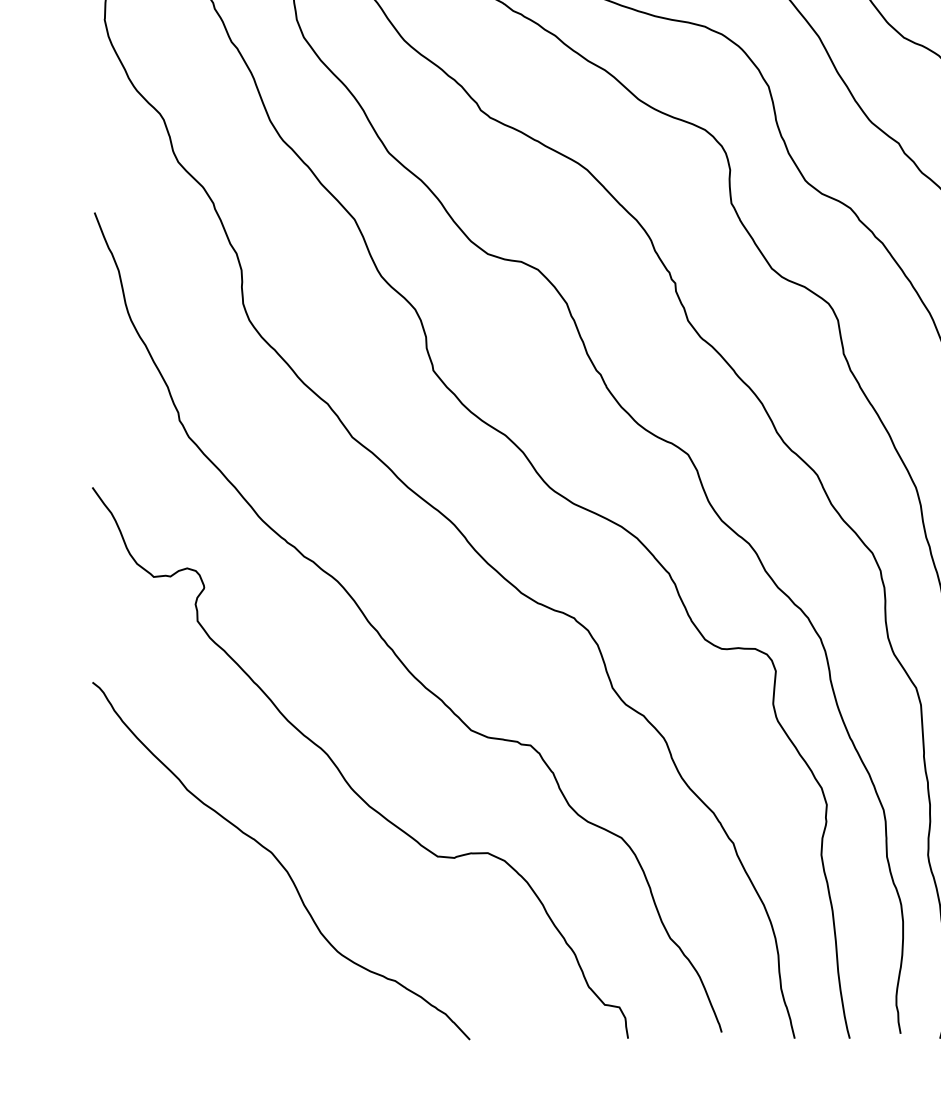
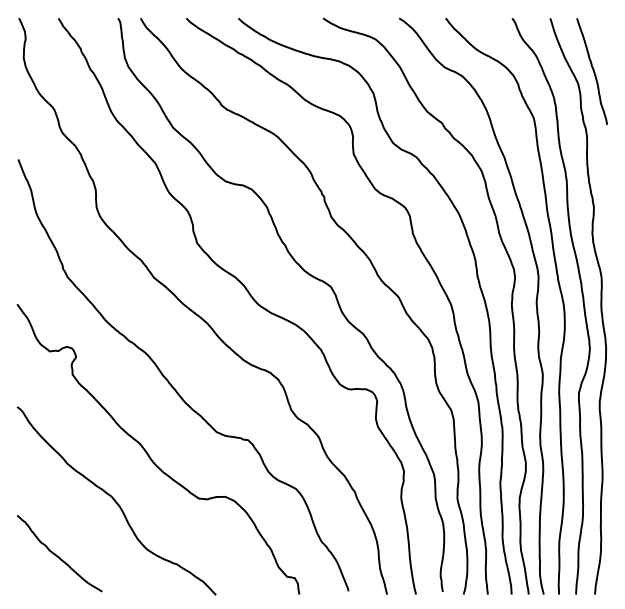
curve: (168, 964) -> (57, 555), added

